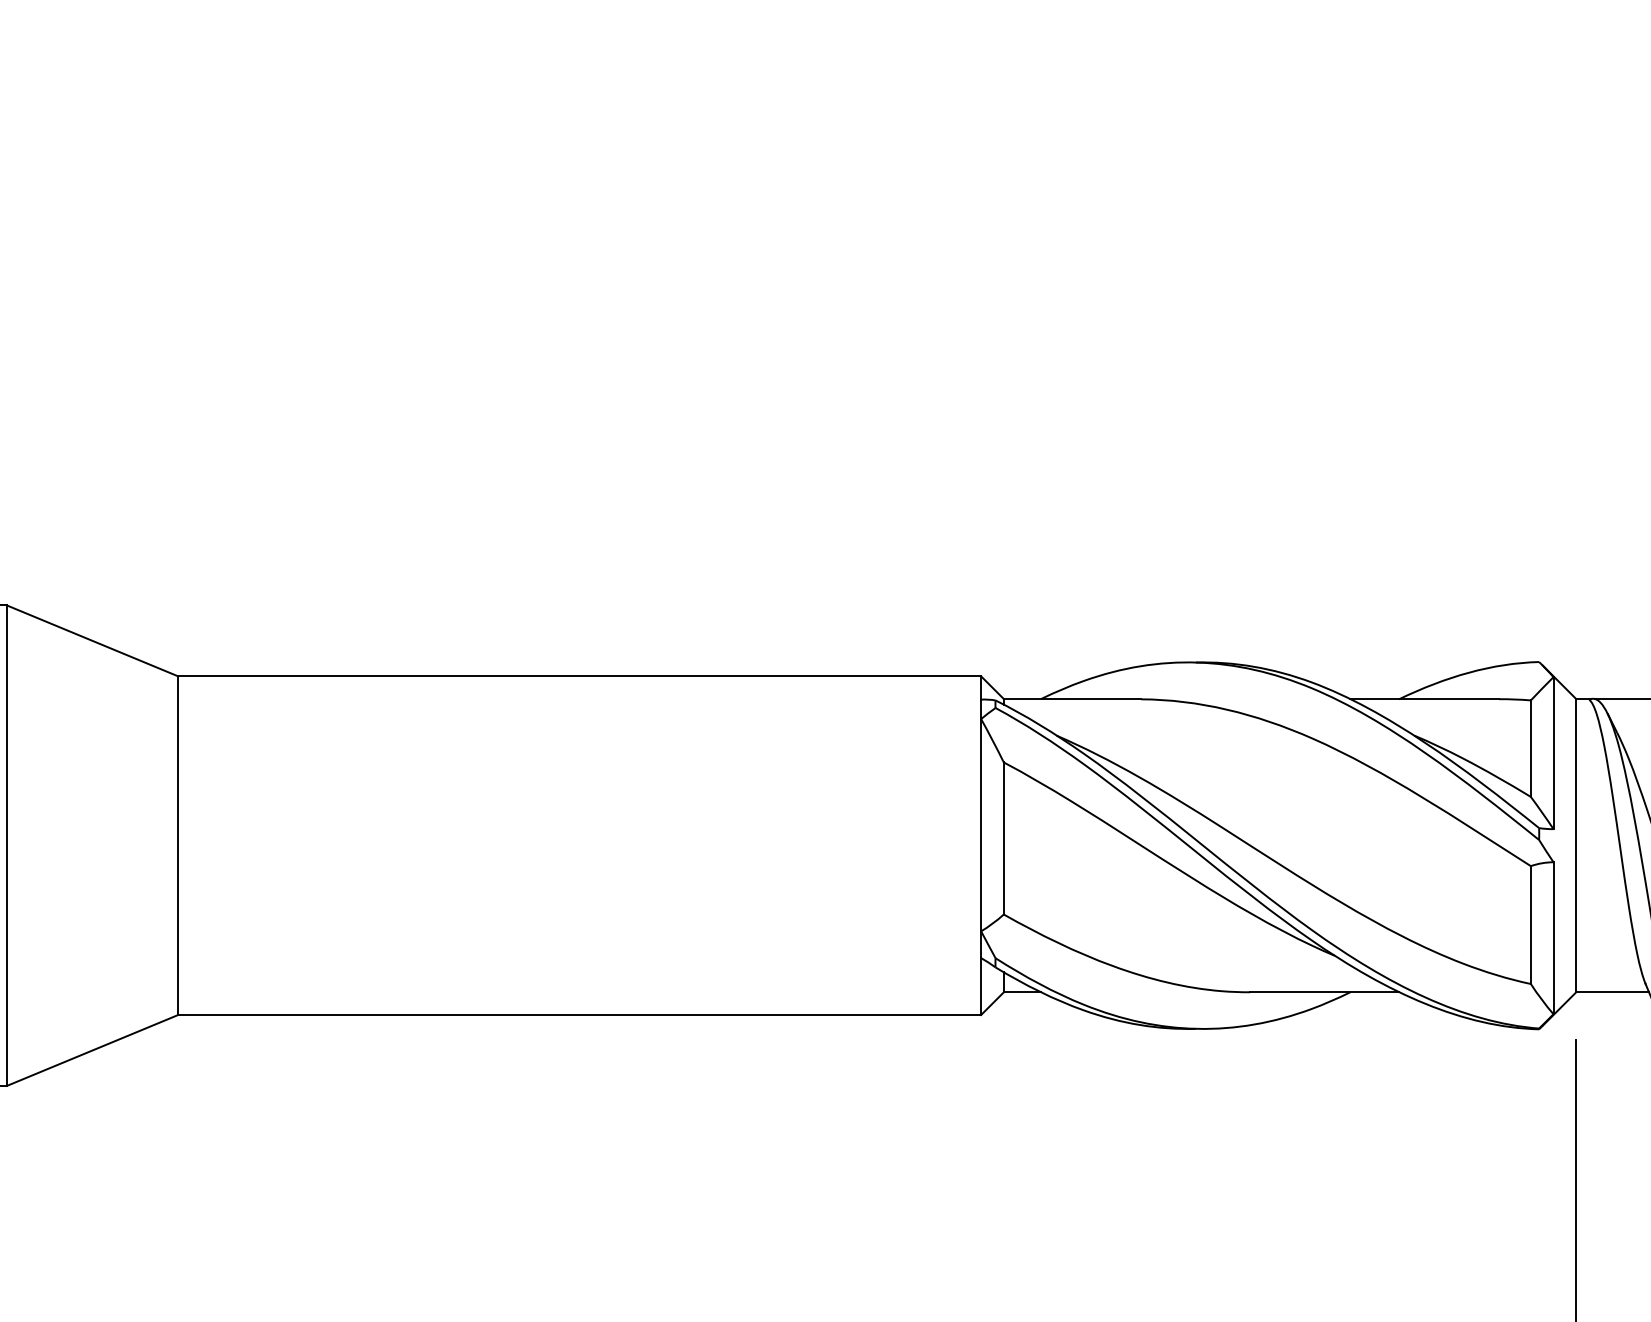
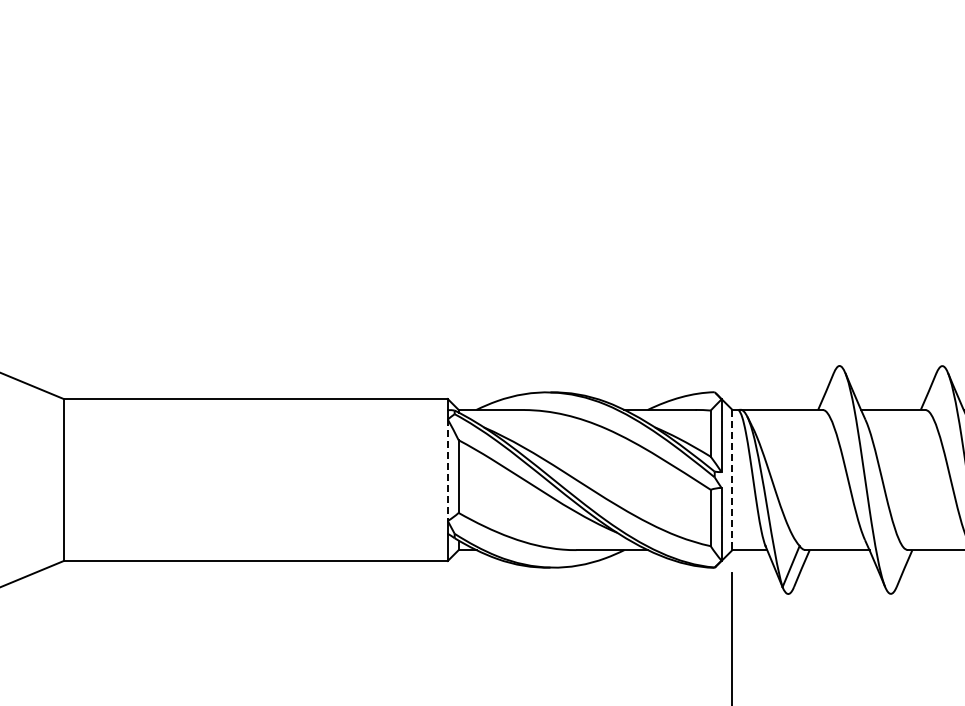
line: (980, 825) -> (447, 470), solid -> dashed
line: (1576, 846) -> (732, 480), solid -> dashed

